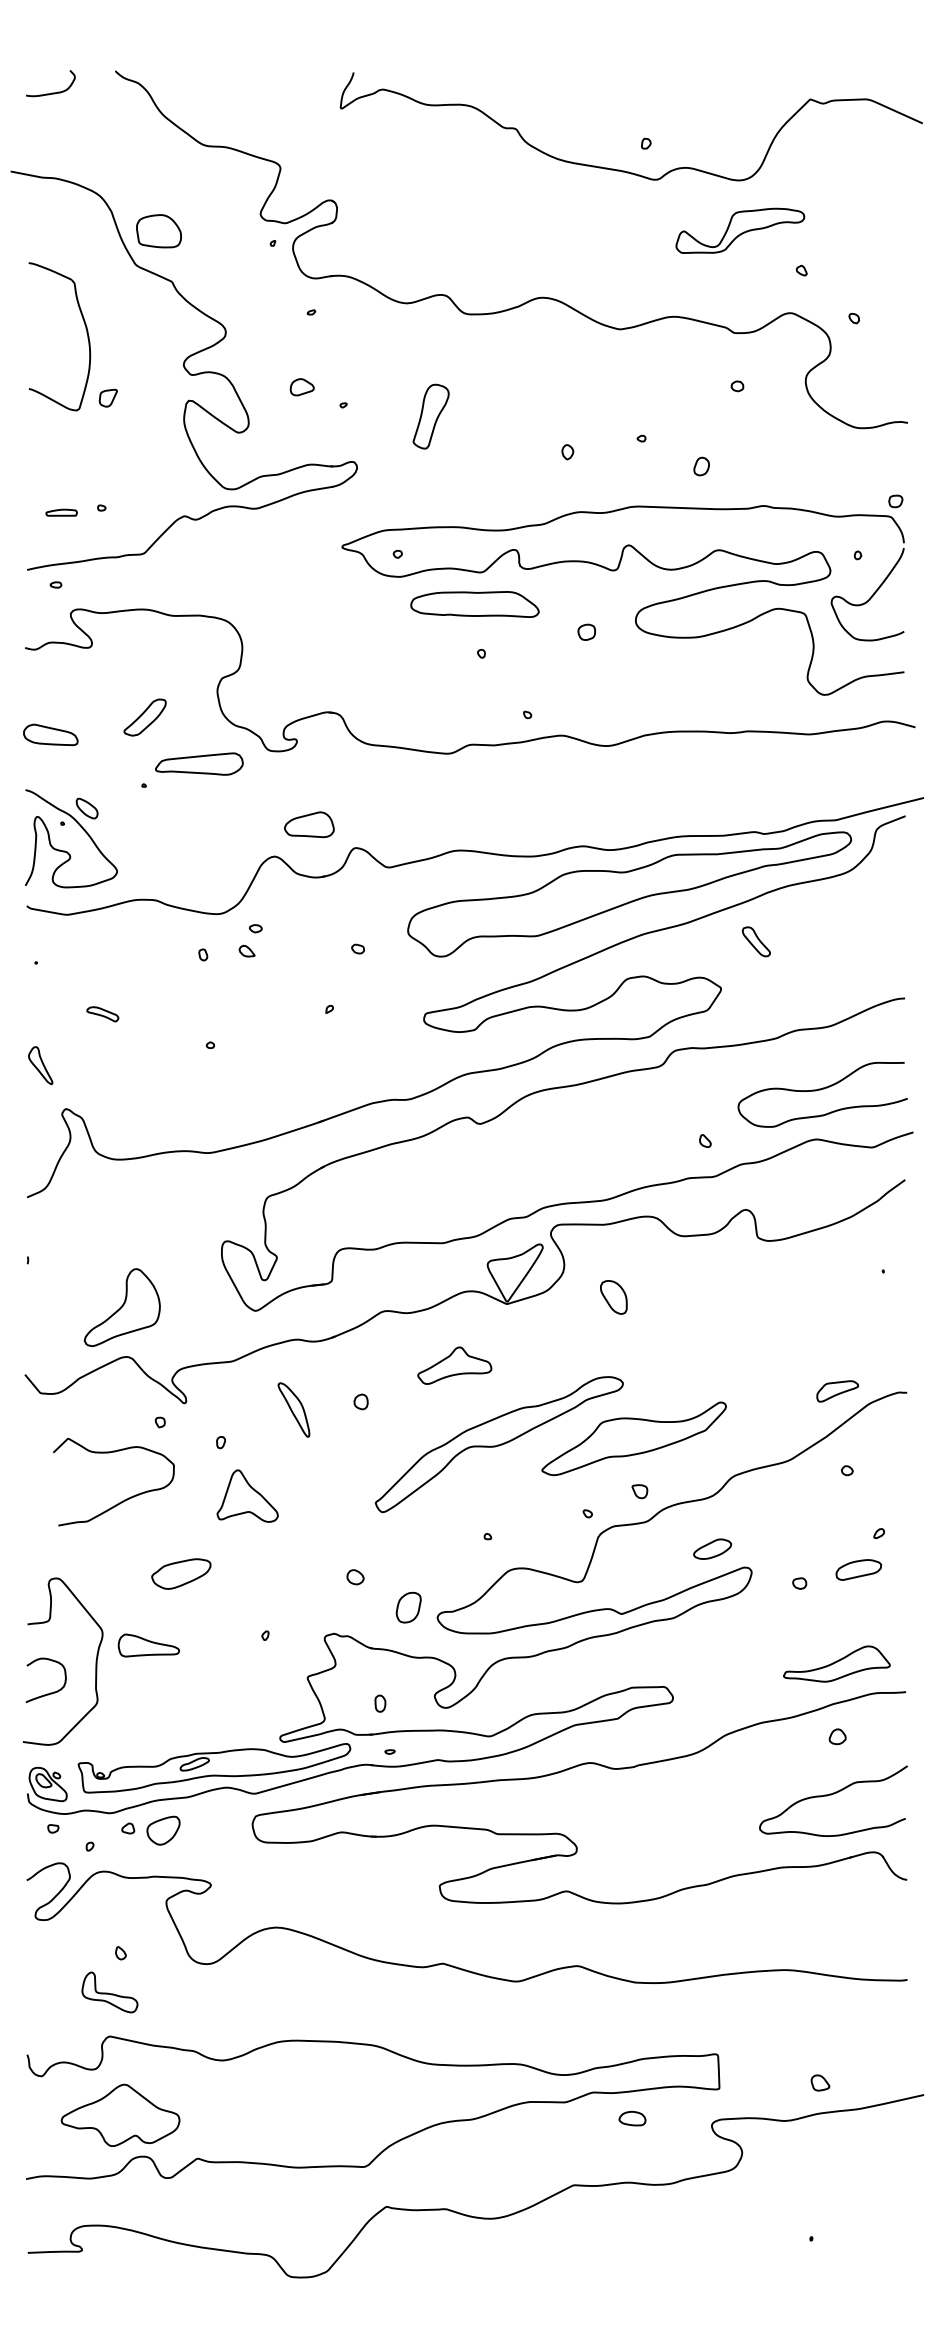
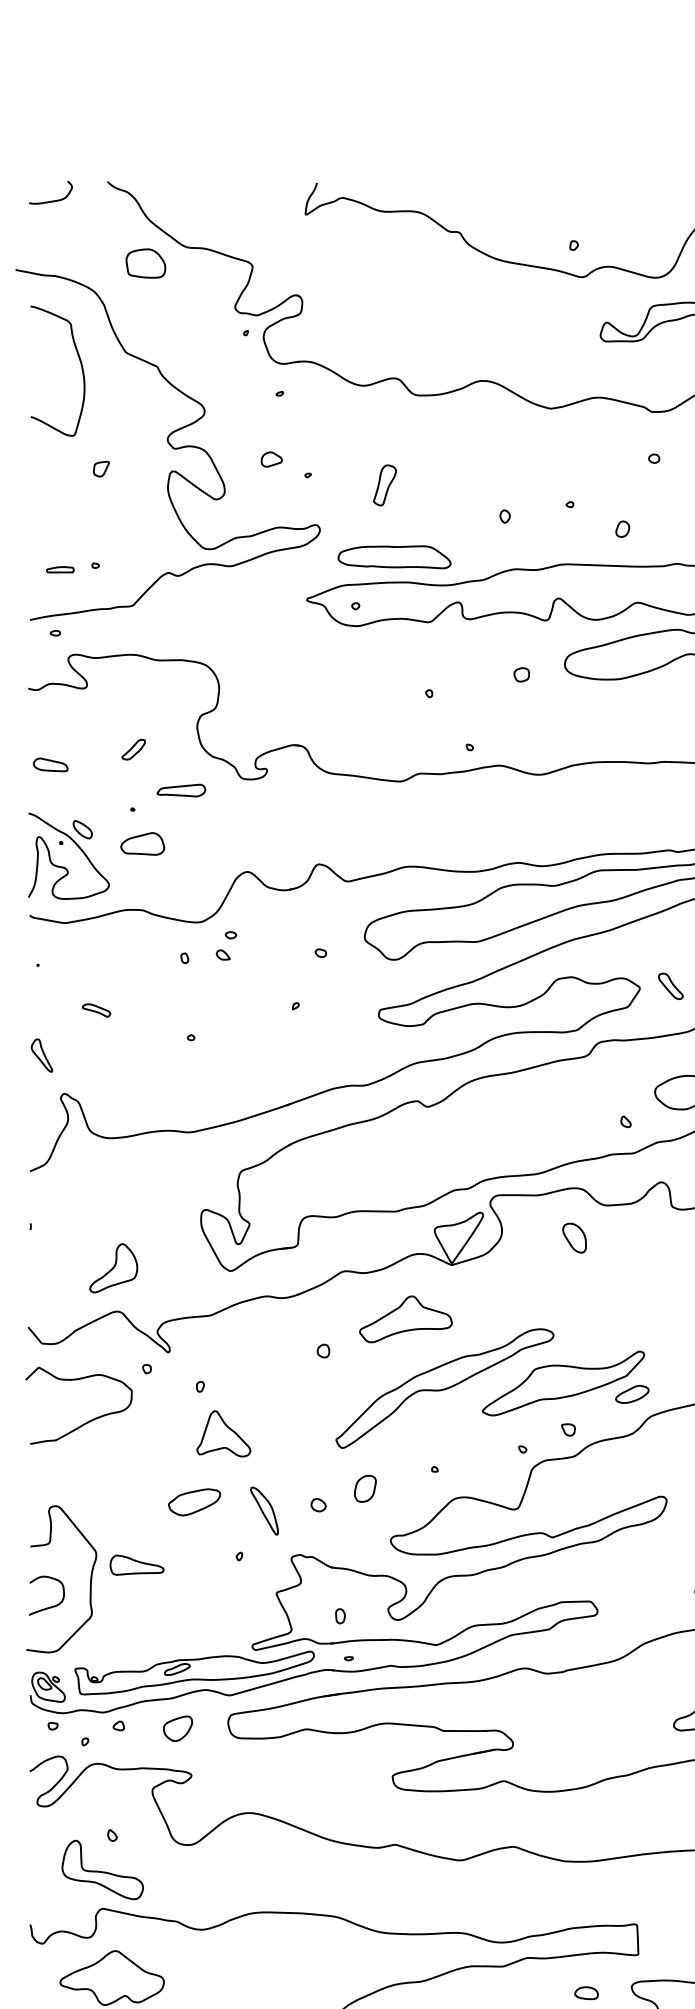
part: (158, 231) -> (145, 263), moved
part: (86, 333) -> (81, 368), moved
part: (430, 416) -> (384, 485), size x0.71
part: (474, 604) -> (394, 557), moved
part: (144, 717) -> (133, 749), size x0.62
part: (50, 734) -> (50, 764), size x0.71
part: (199, 763) -> (181, 790), size x0.62
part: (309, 824) -> (142, 843), moved
part: (755, 941) -> (670, 986), moved
part: (613, 1297) -> (574, 1238), moved
part: (122, 1307) -> (113, 1268), size x0.71
part: (454, 1365) -> (405, 1319), size x1.43
part: (293, 1409) -> (264, 1510), moved
curve: (122, 1500) -> (86, 1421), moved
part: (712, 1548) -> (632, 1393), moved
part: (181, 1573) -> (194, 1501), moved
part: (408, 1607) -> (365, 1488), moved
part: (163, 1830) -> (177, 1728), moved
part: (109, 1992) -> (102, 1870), size x1.67
part: (632, 2118) -> (586, 1993), moved

